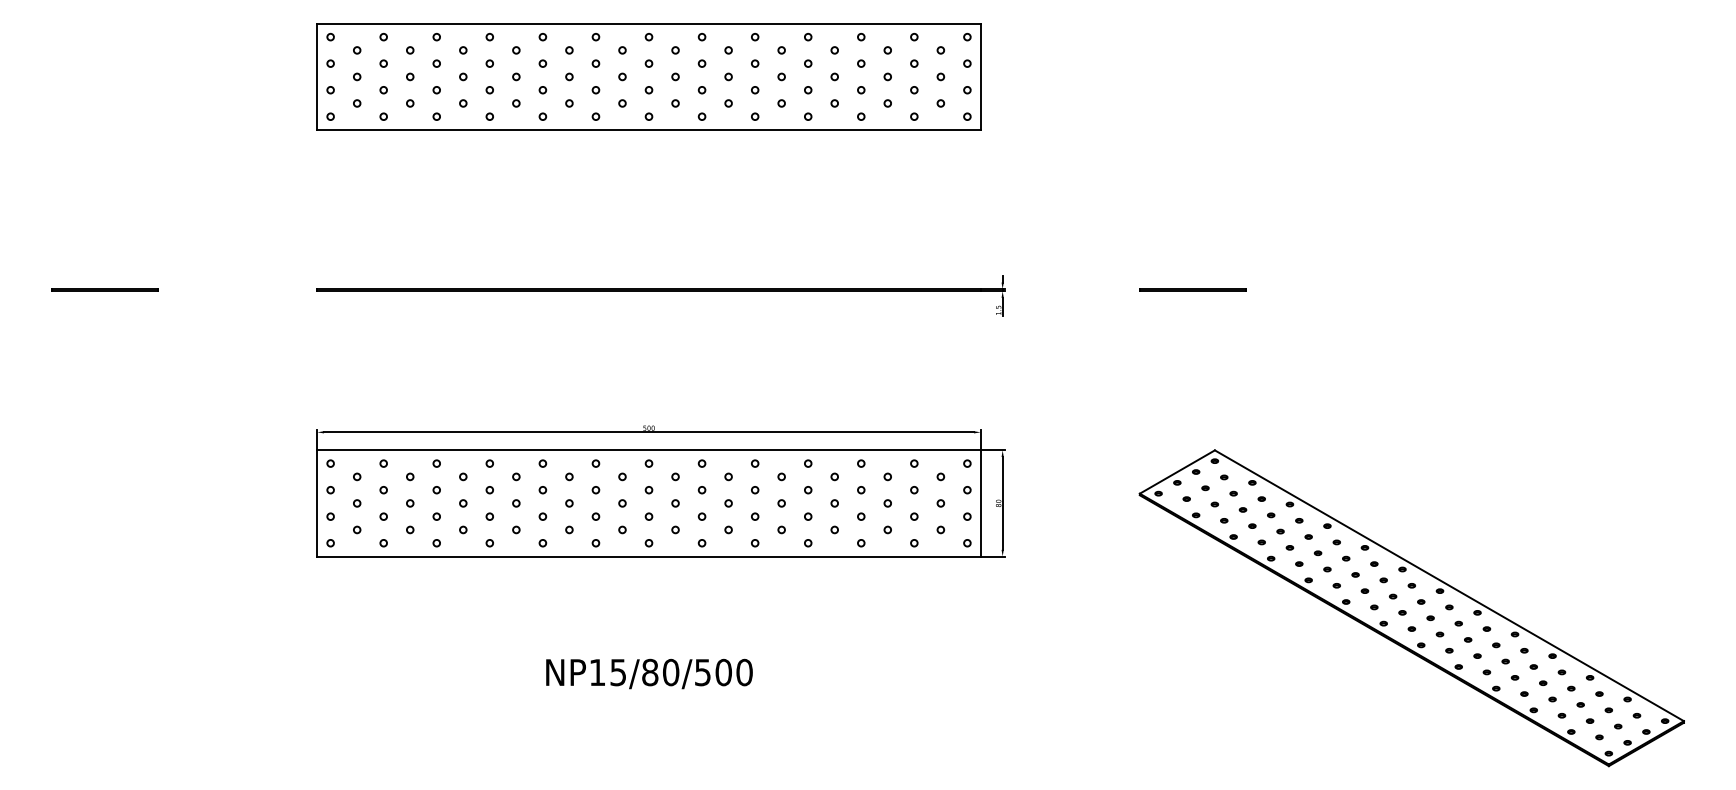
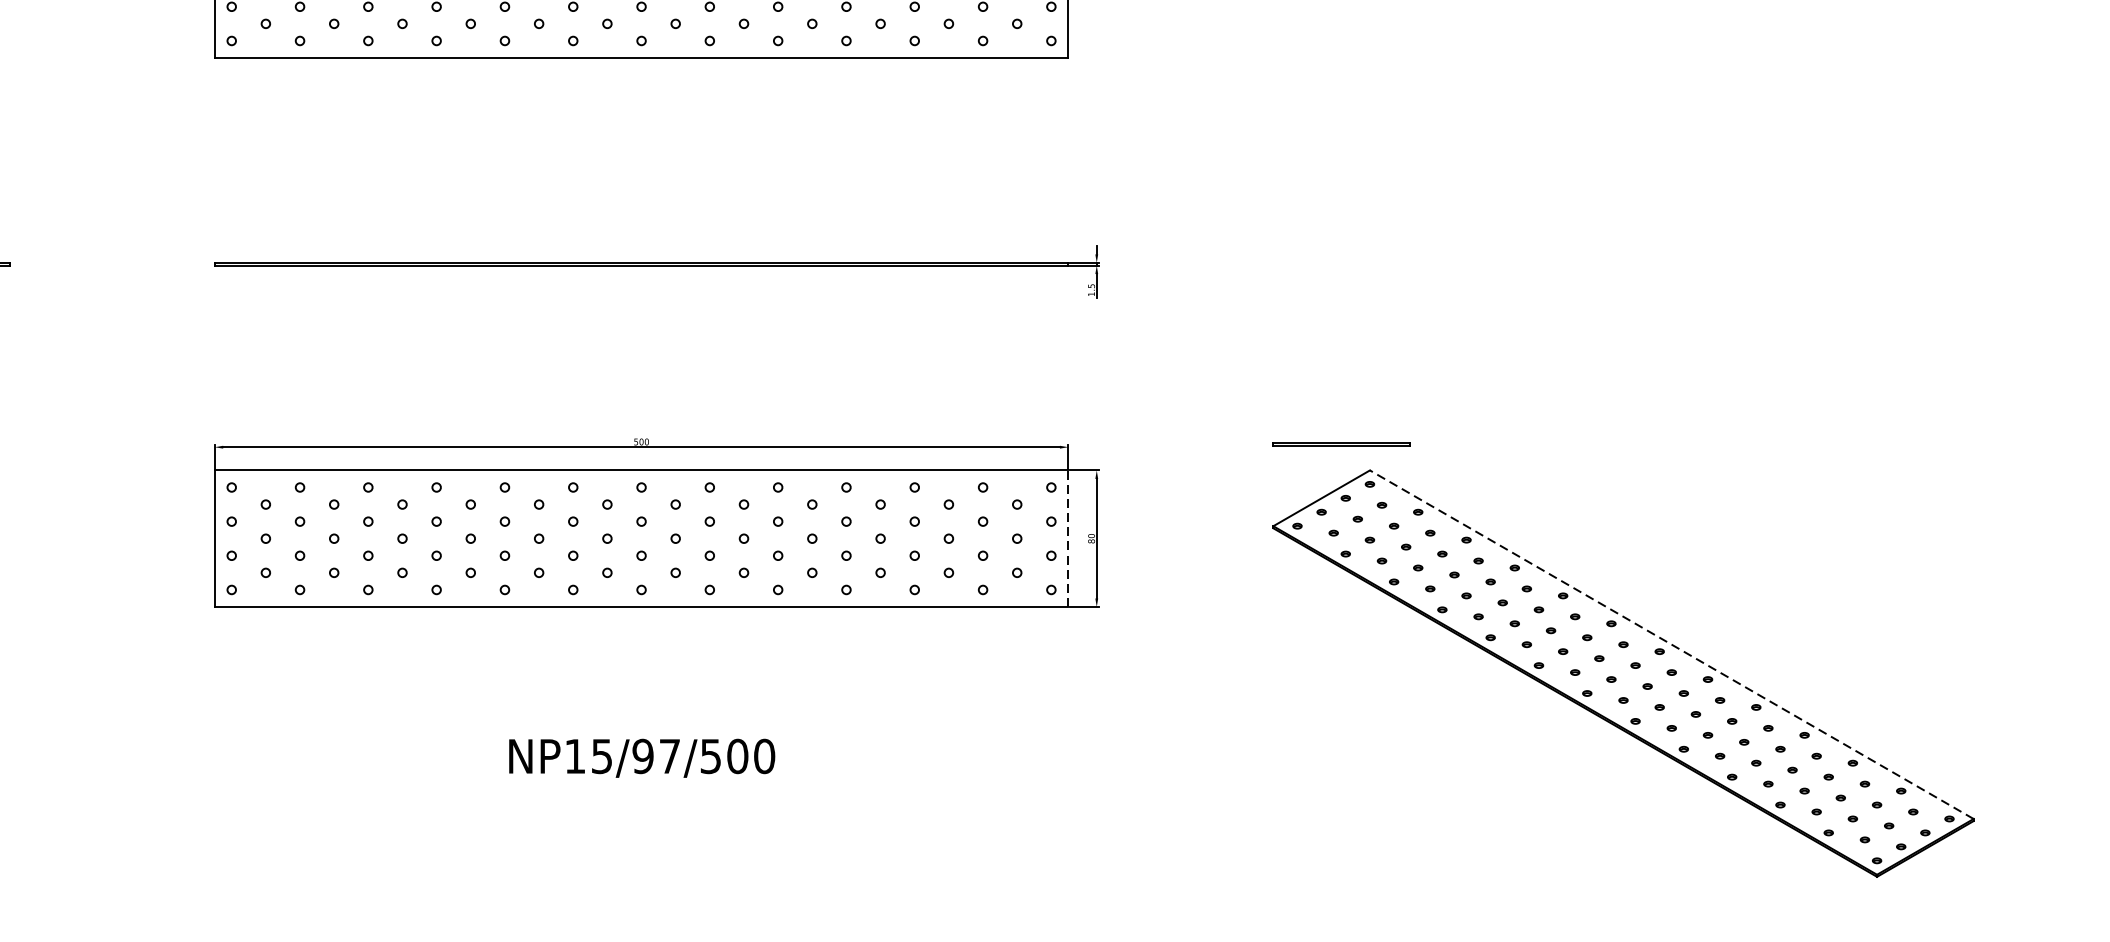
line: (1192, 289) -> (1341, 443), moved
line: (980, 502) -> (1068, 537), solid -> dashed
line: (1449, 585) -> (1671, 644), solid -> dashed
text: (660, 672) -> (656, 756), NP15/80/500 -> NP15/97/500

